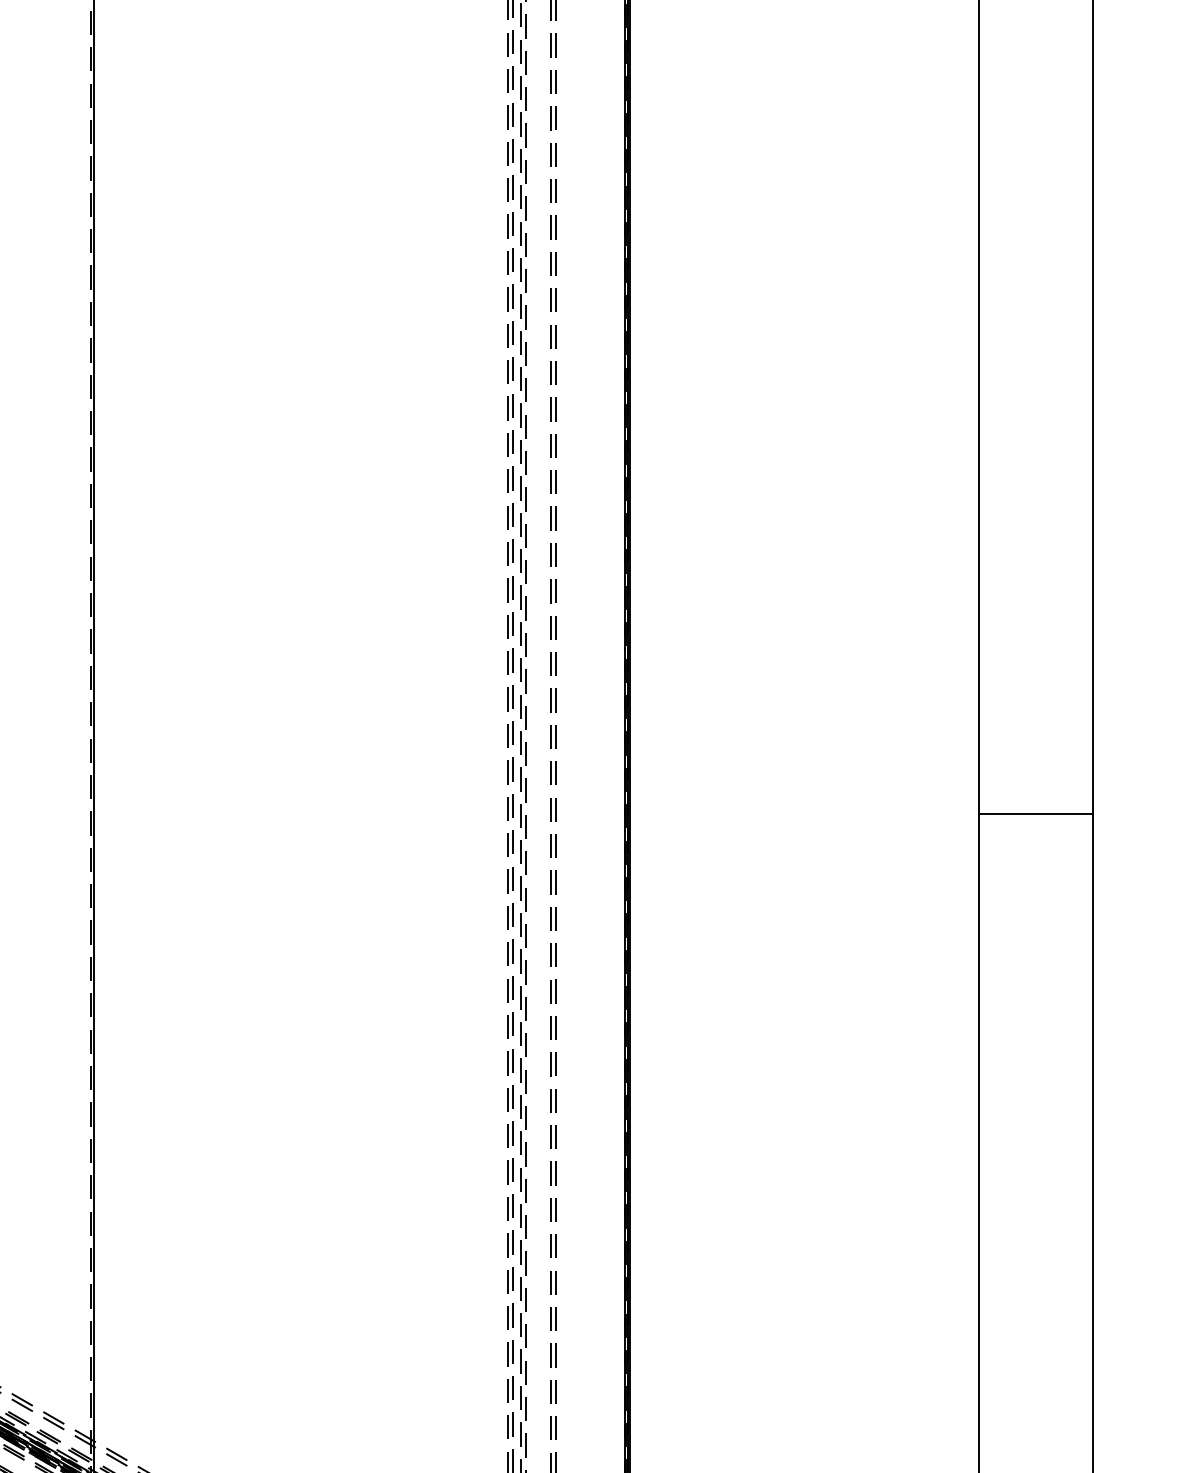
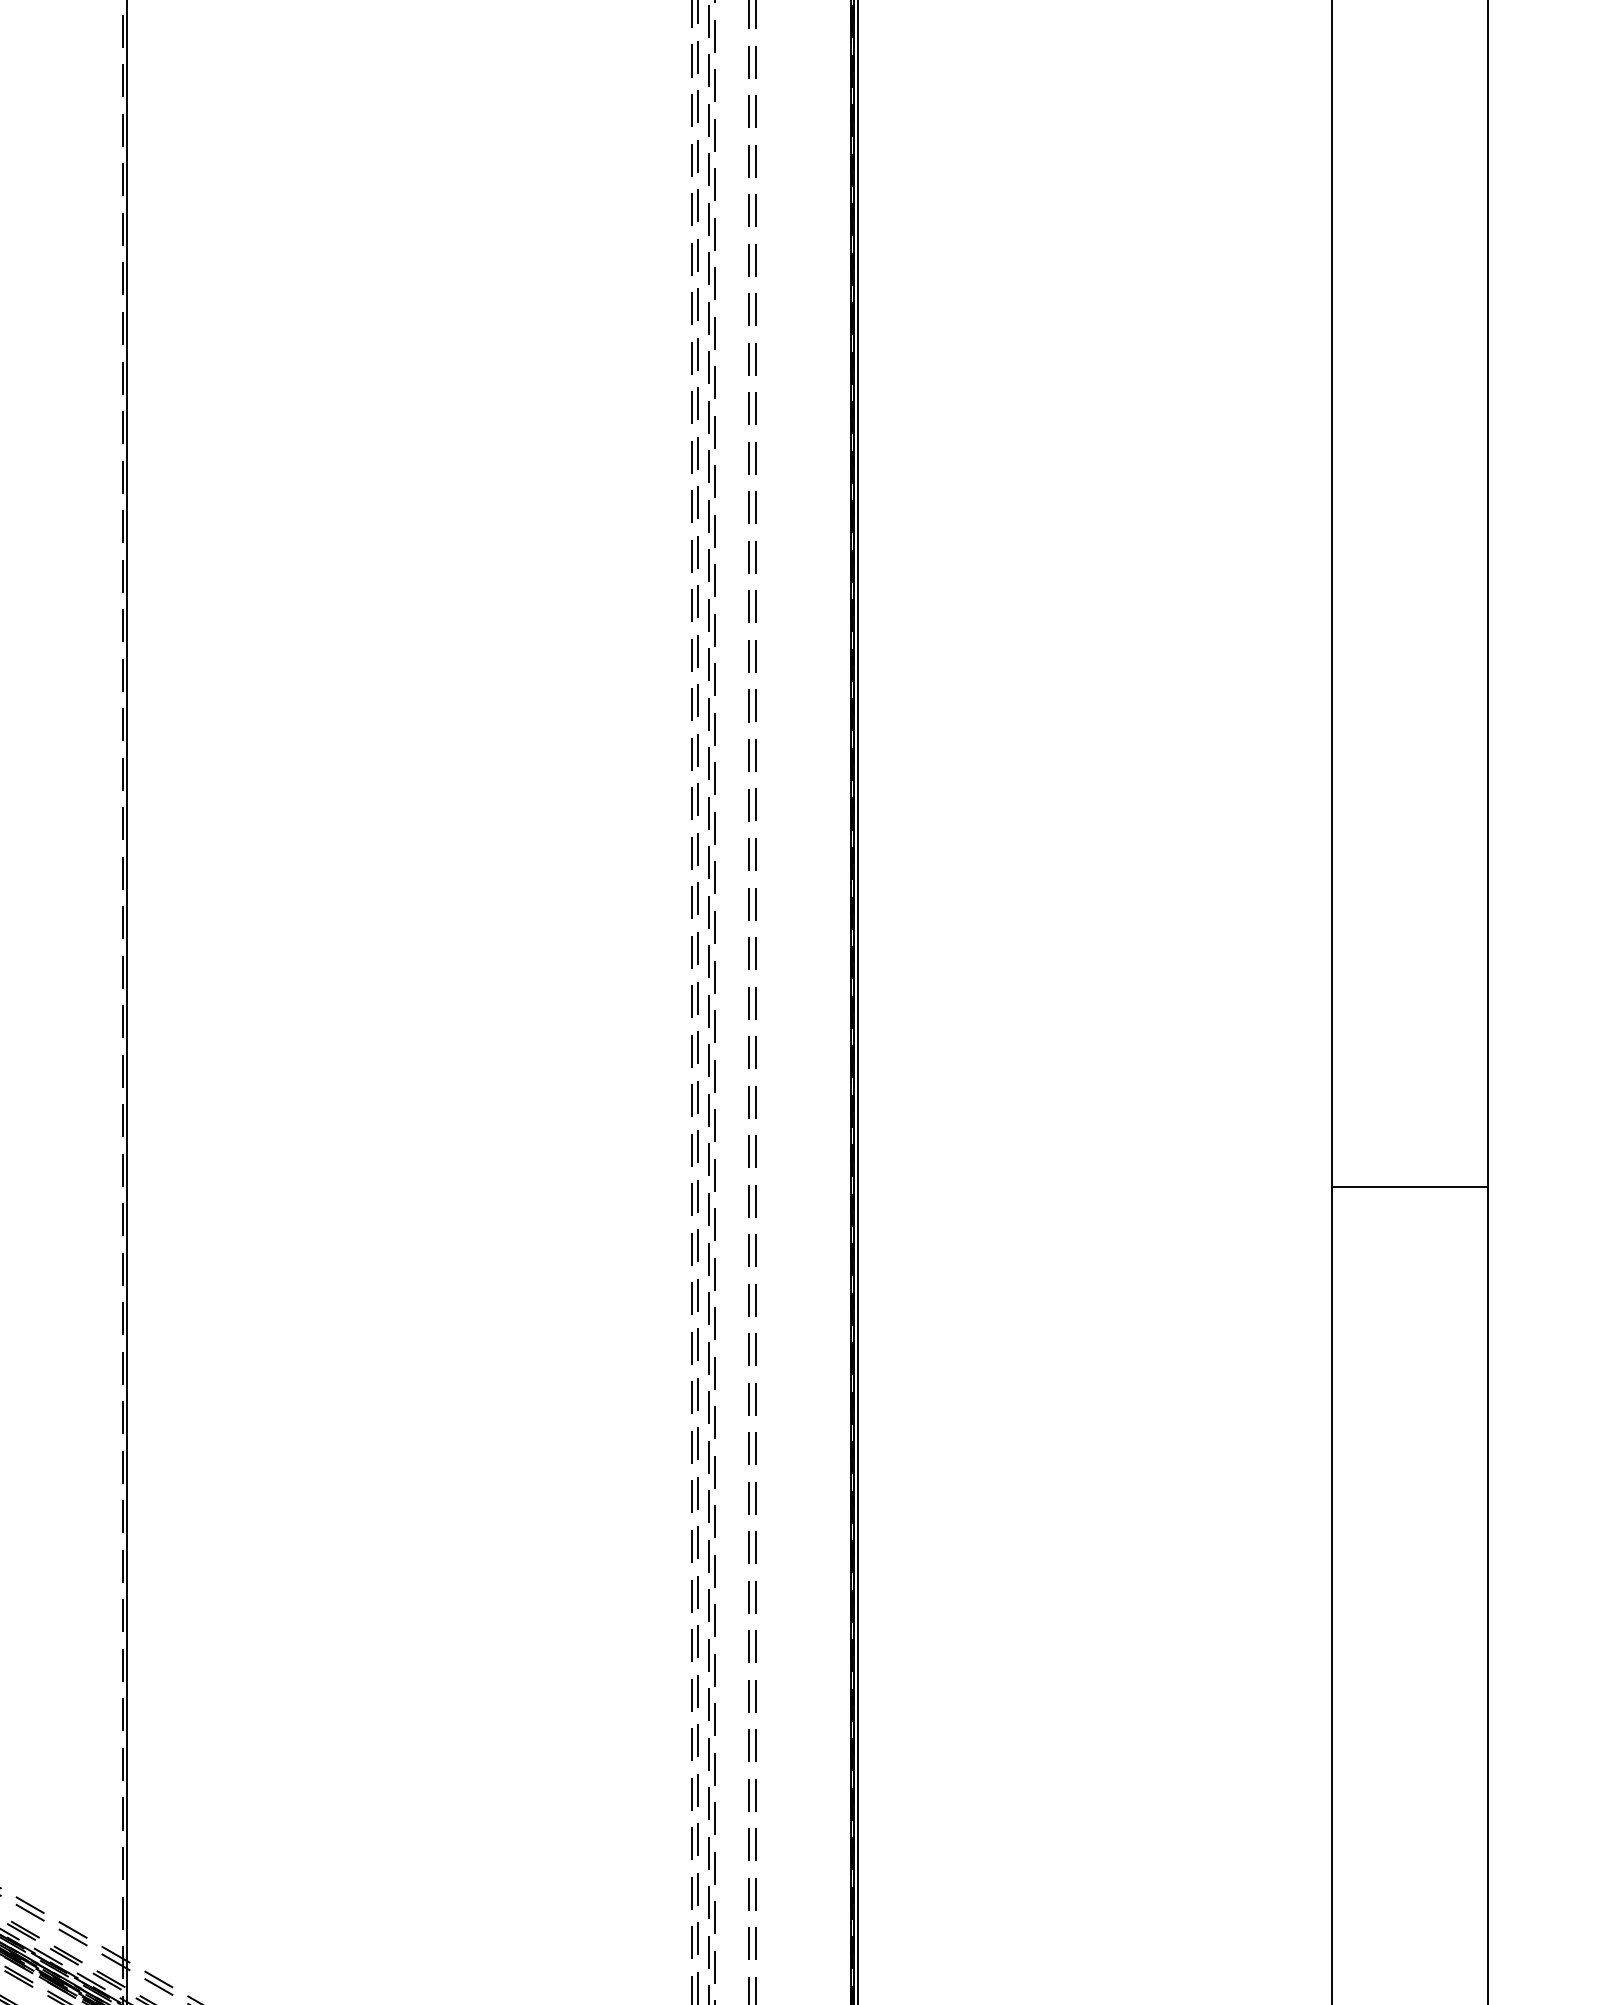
line: (1035, 814) -> (1409, 1187), moved

